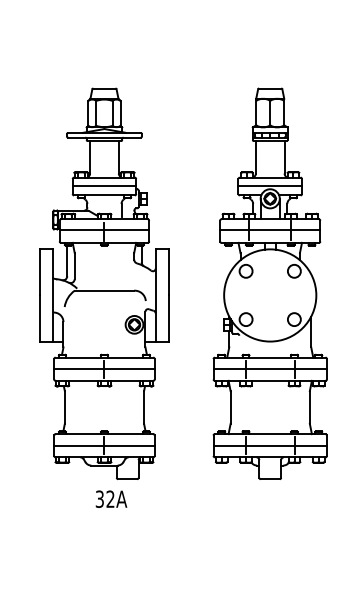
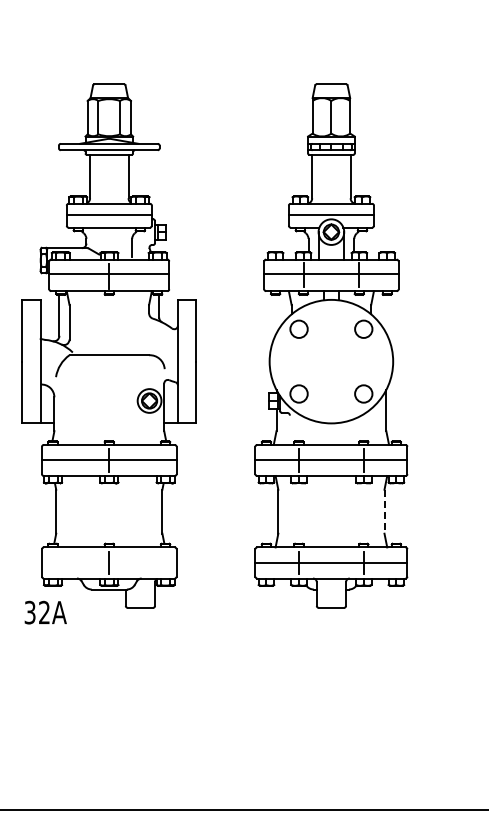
line: (309, 407) -> (384, 511), solid -> dashed
line: (104, 445) -> (109, 562), removed
text: (111, 499) -> (45, 612), moved

